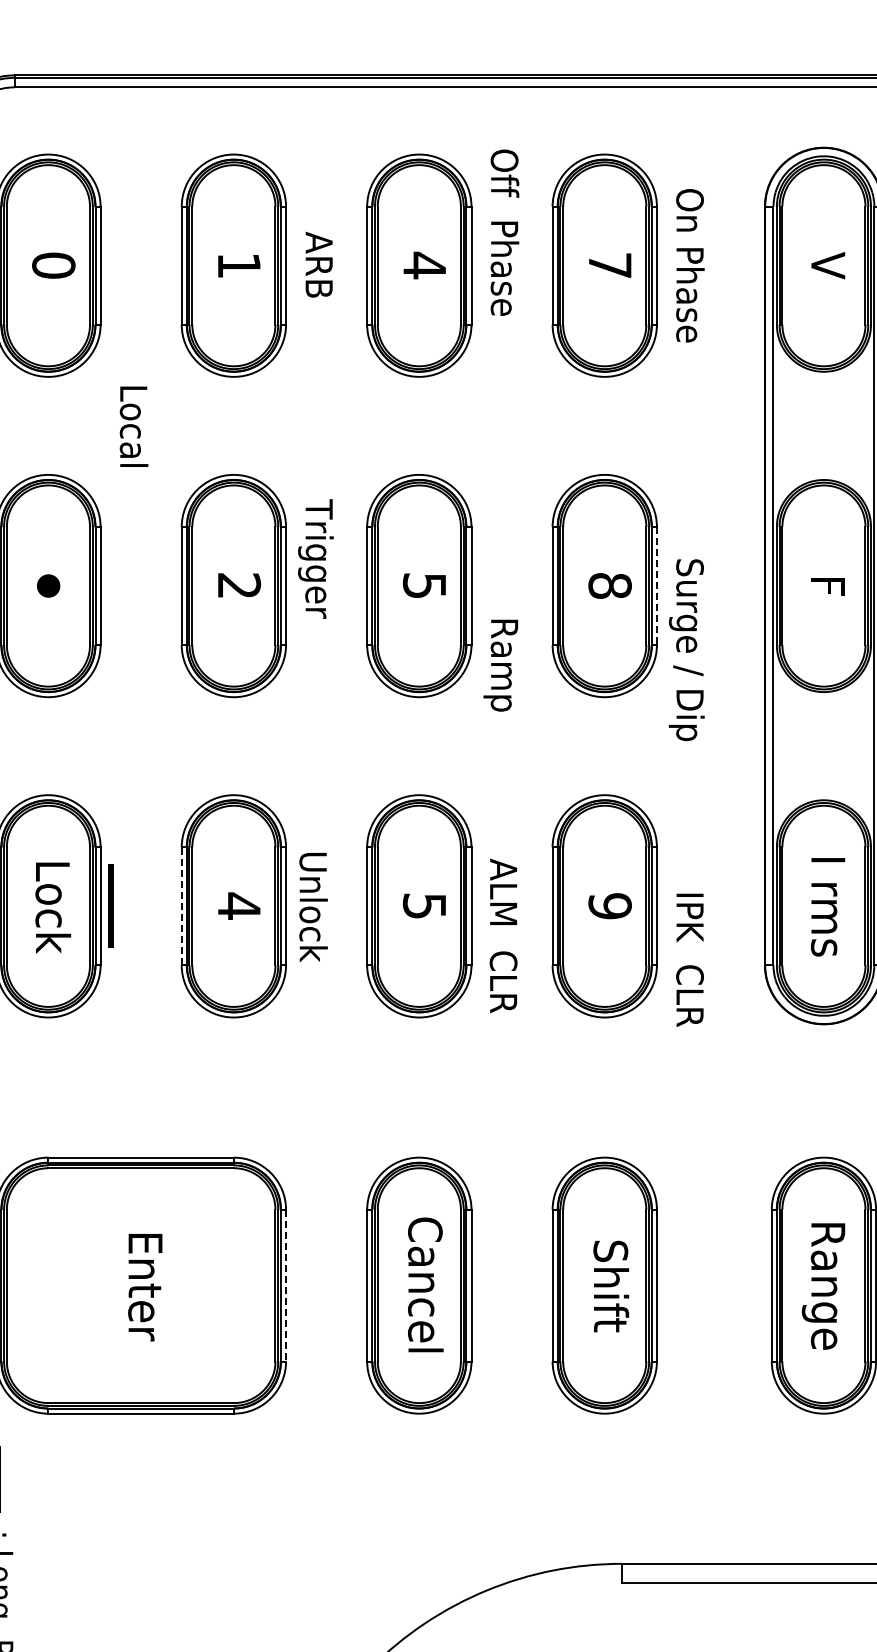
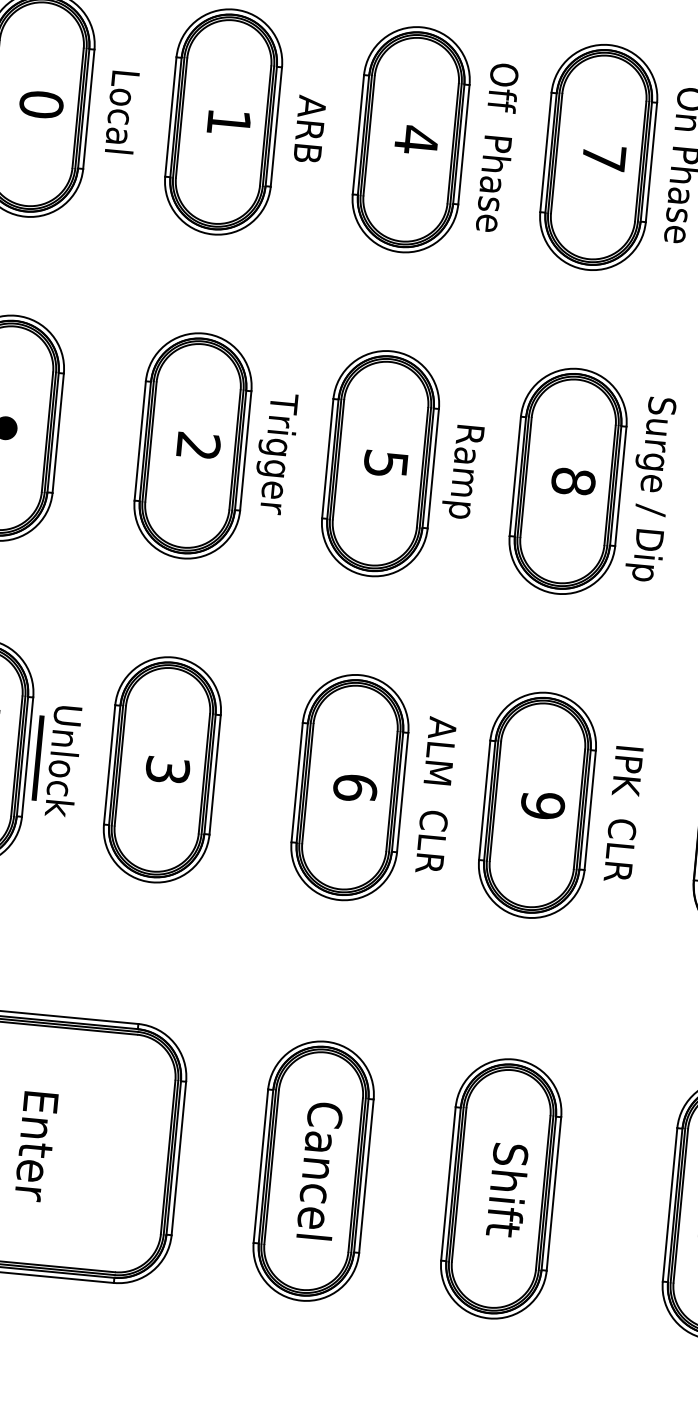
text: (504, 232) -> (497, 147), moved
text: (133, 426) -> (122, 112), moved
text: (315, 558) -> (275, 453), moved
line: (656, 586) -> (620, 486), dashed -> solid
text: (686, 650) -> (650, 489), moved
text: (500, 665) -> (462, 471), moved
line: (181, 905) -> (109, 764), dashed -> solid
text: (239, 905) -> (168, 769), 4 -> 3
text: (424, 906) -> (355, 788), 5 -> 6
text: (313, 907) -> (63, 761), moved
text: (503, 935) -> (436, 794), moved
text: (689, 959) -> (623, 813), moved
line: (286, 1285) -> (179, 1158), dashed -> solid

